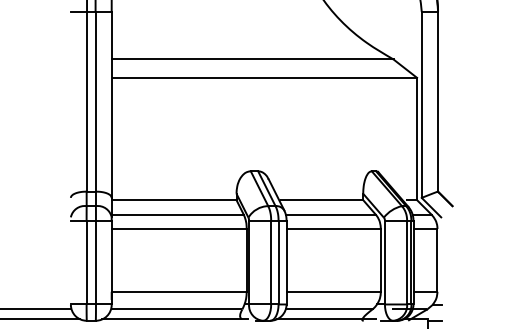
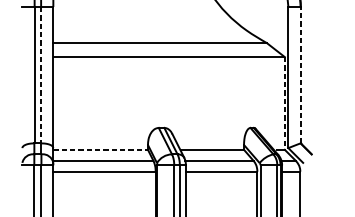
line: (95, 101) -> (41, 75), solid -> dashed
line: (438, 101) -> (301, 75), solid -> dashed
line: (417, 139) -> (285, 103), solid -> dashed
line: (174, 200) -> (100, 150), solid -> dashed

